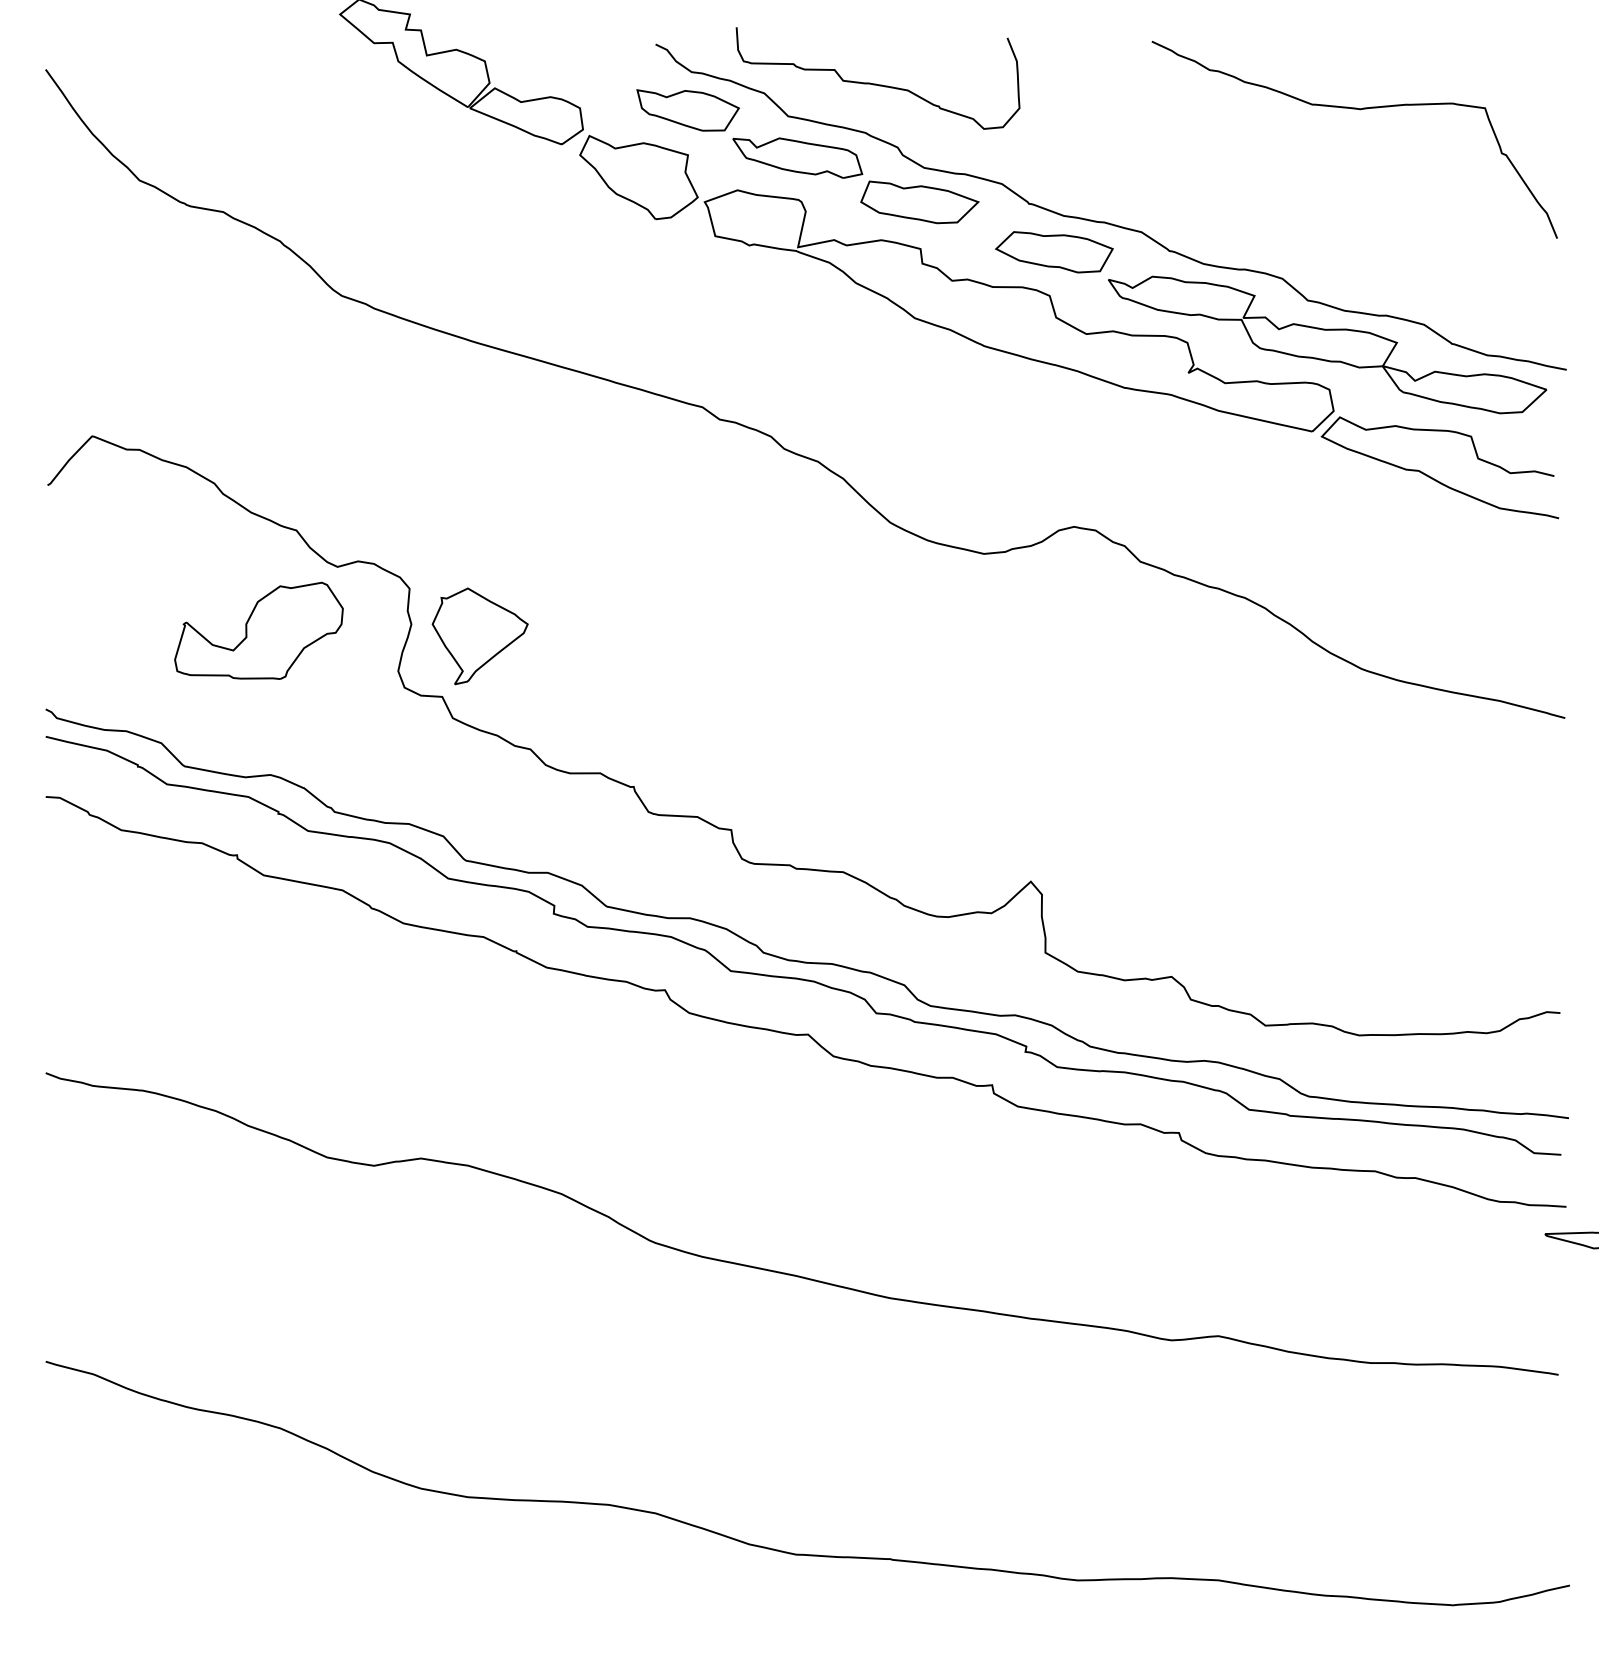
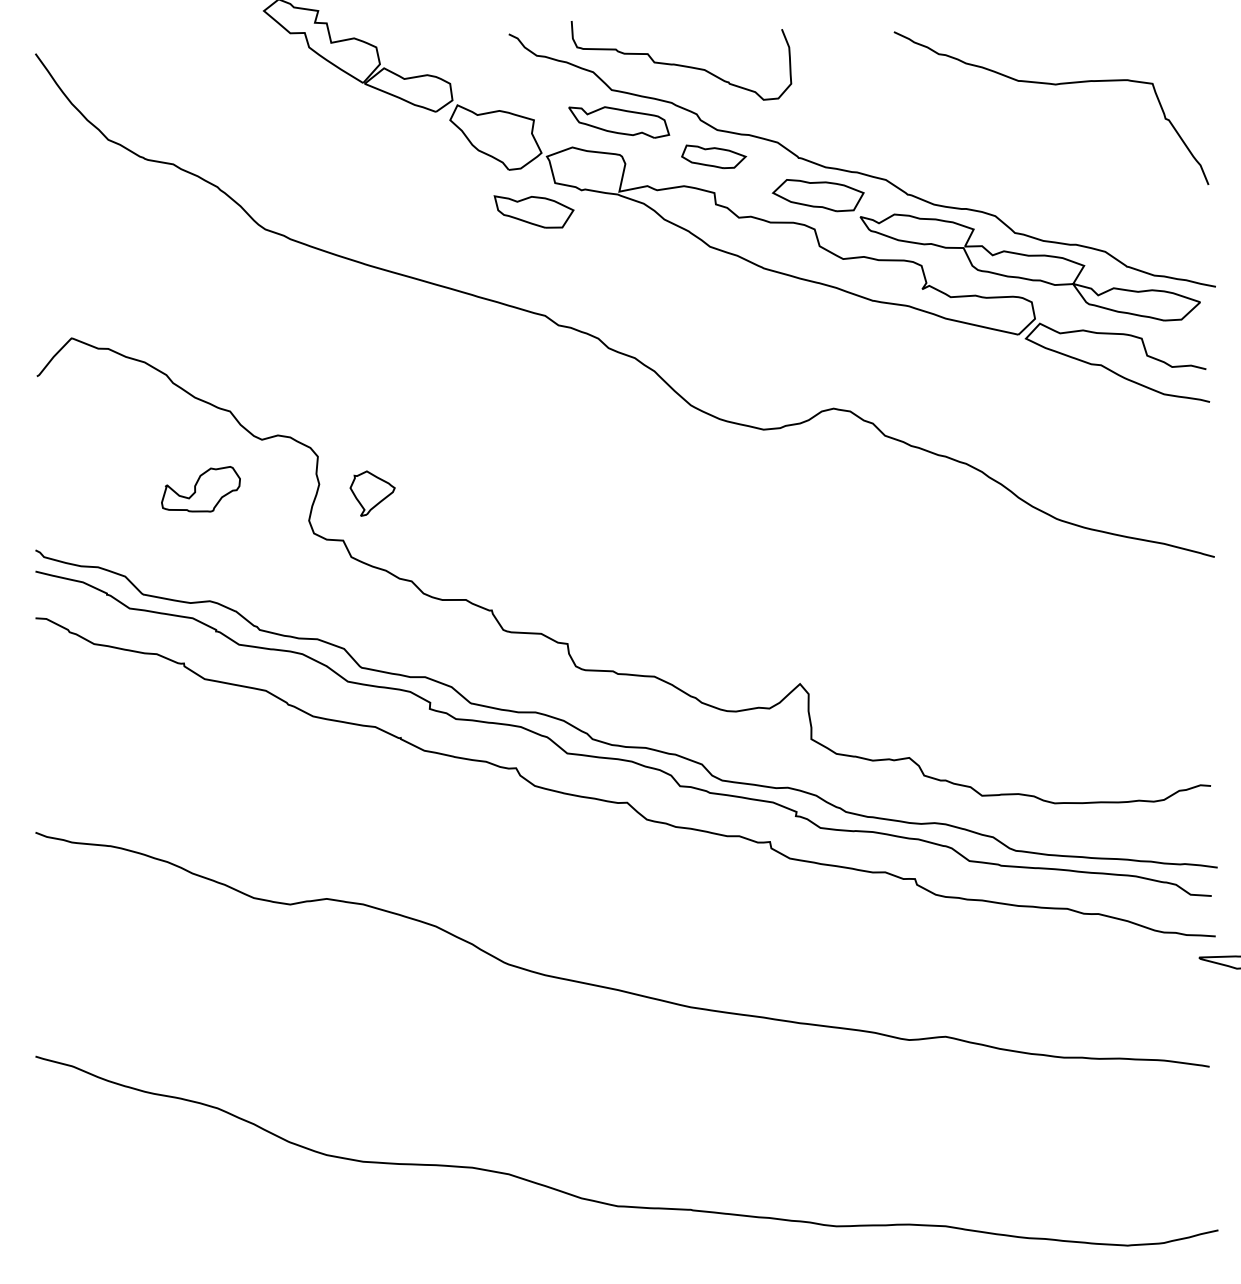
part: (687, 110) -> (533, 212), moved
part: (919, 202) -> (713, 156), size x0.7
part: (258, 630) -> (200, 489), size x0.6
part: (479, 636) -> (372, 493), size x0.6

